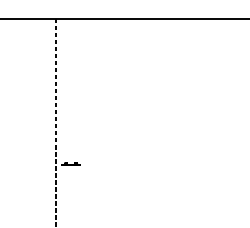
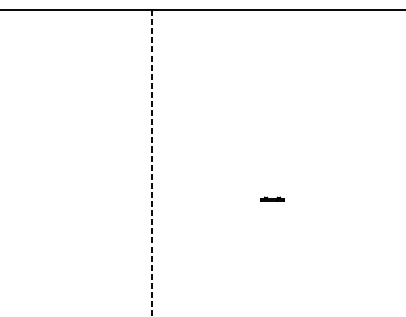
part: (71, 163) -> (272, 198), moved

